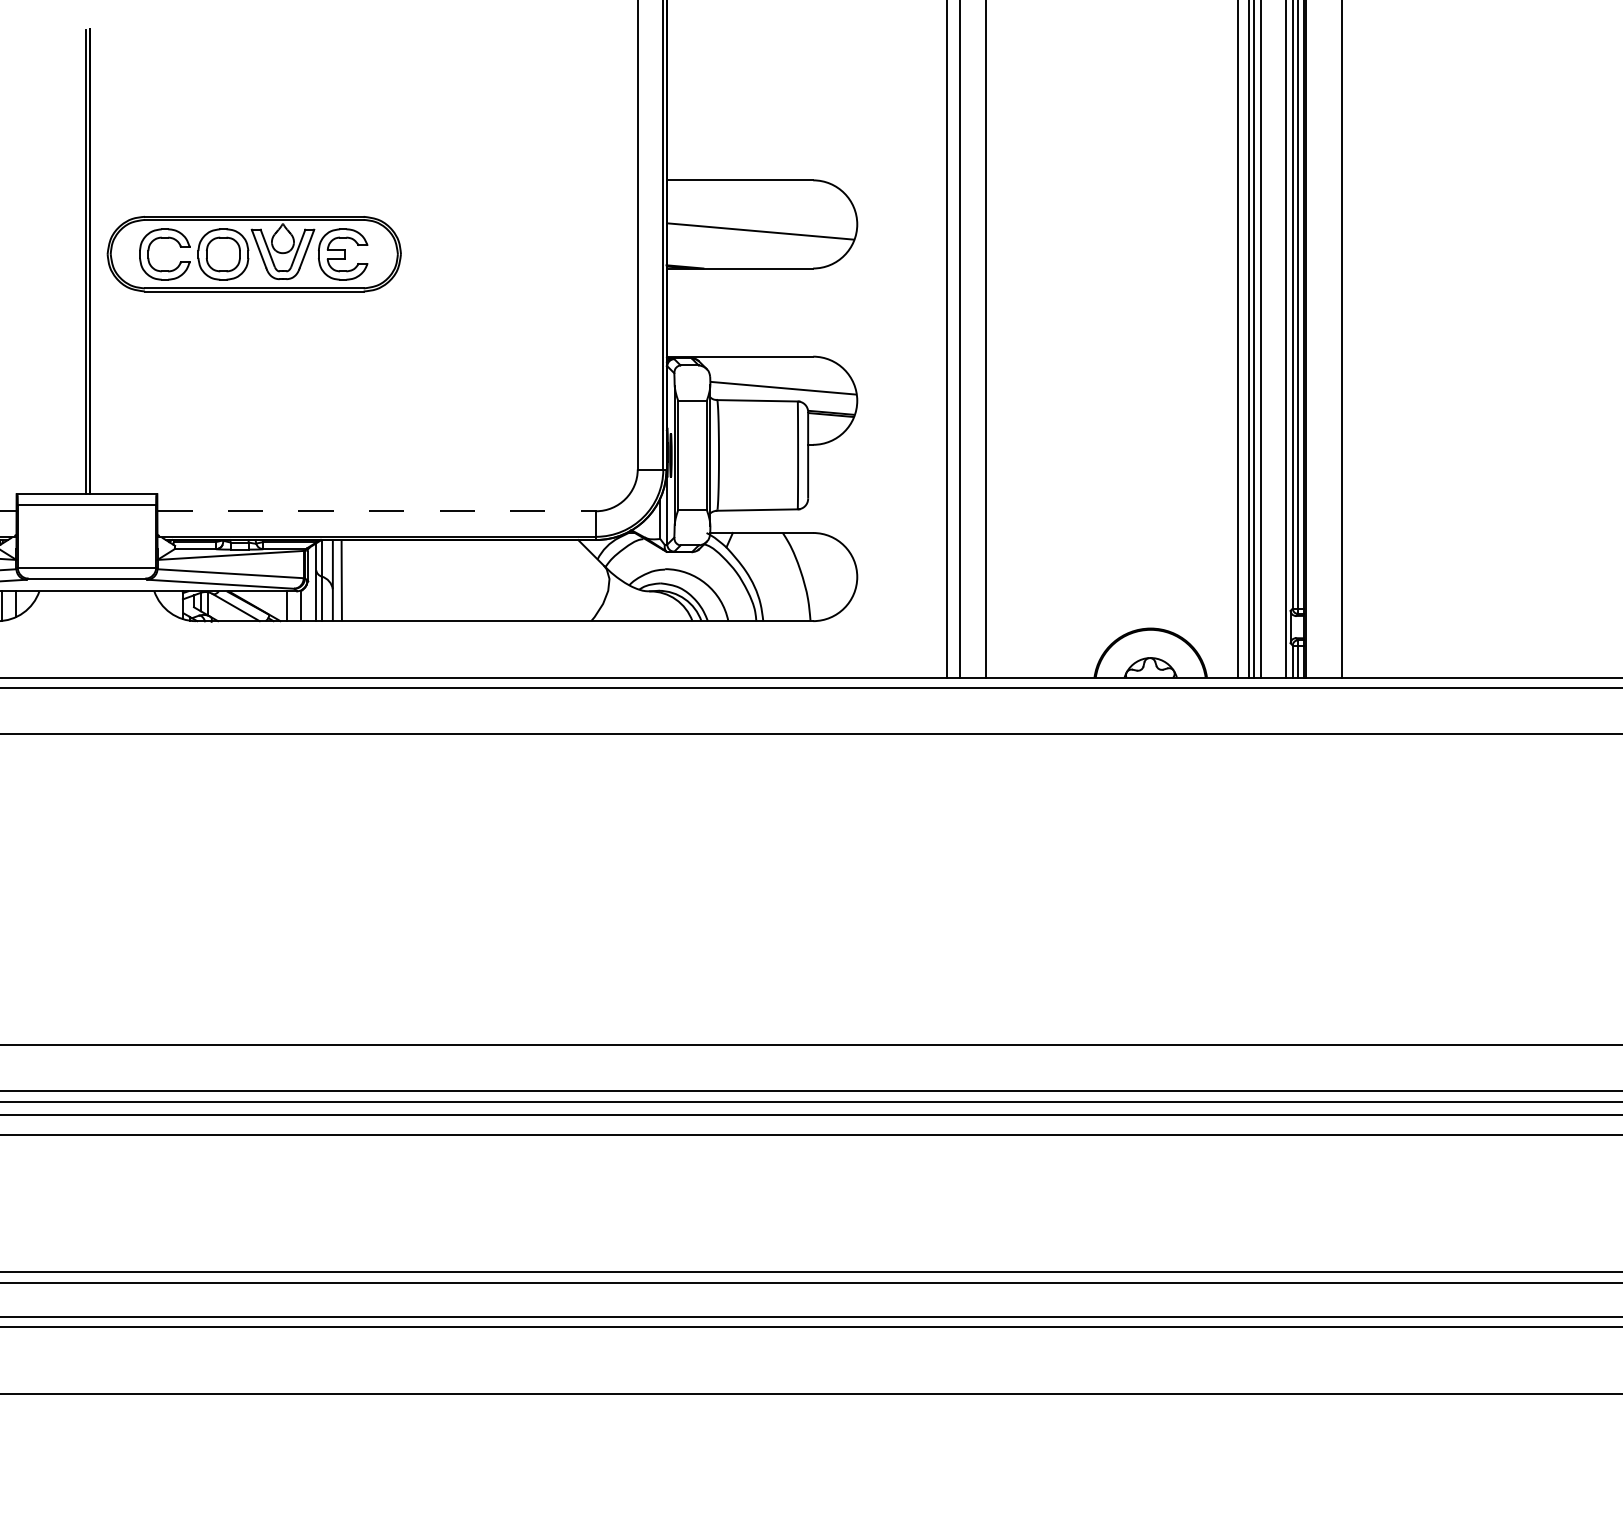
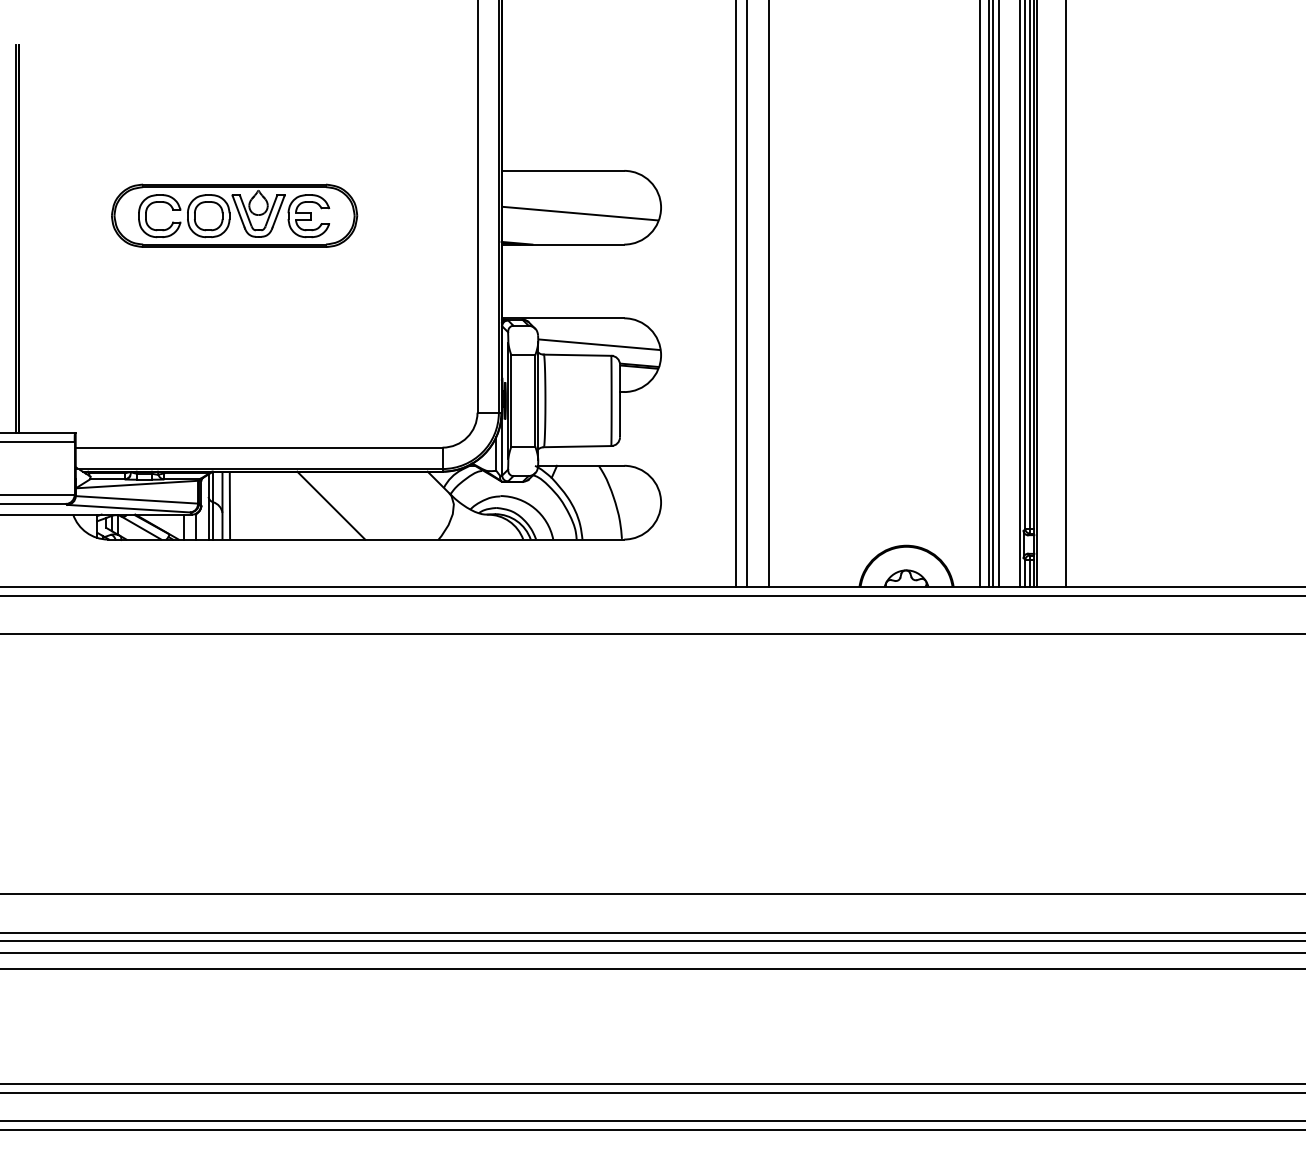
part: (253, 253) -> (233, 215), moved
line: (377, 511) -> (259, 447), dashed -> solid
line: (462, 580) -> (330, 505), added

